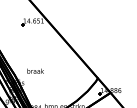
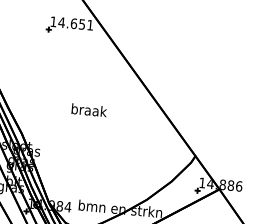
text: (35, 70) -> (89, 108), moved

